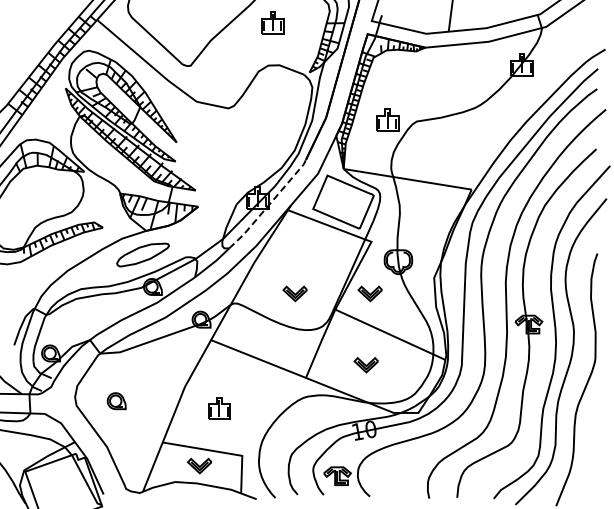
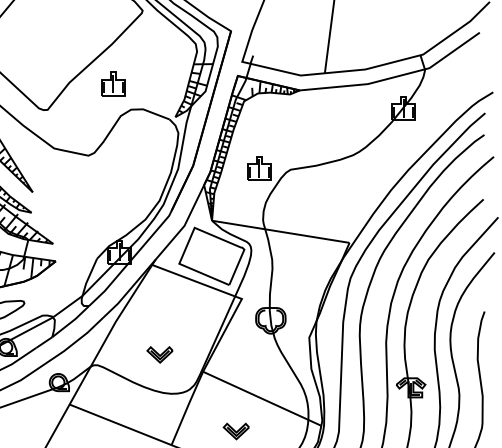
part: (272, 22) -> (113, 83), moved
line: (268, 205) -> (131, 259), dashed -> solid
part: (369, 293) -> (239, 354), removed

